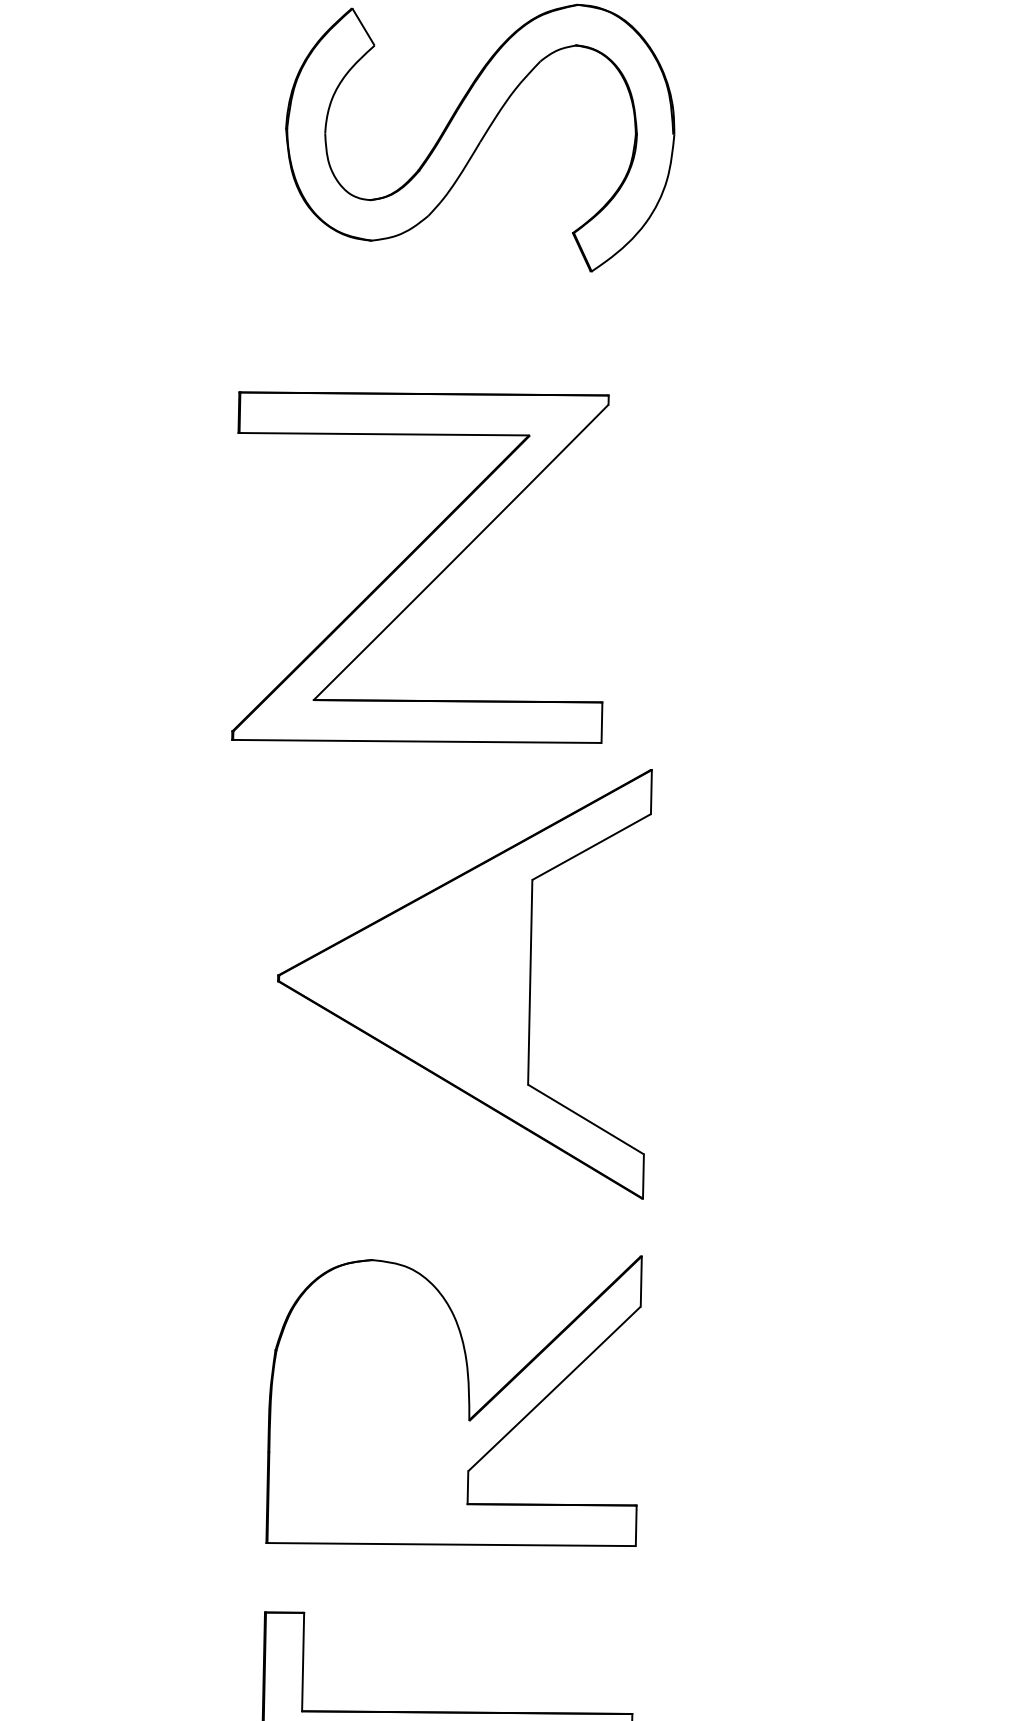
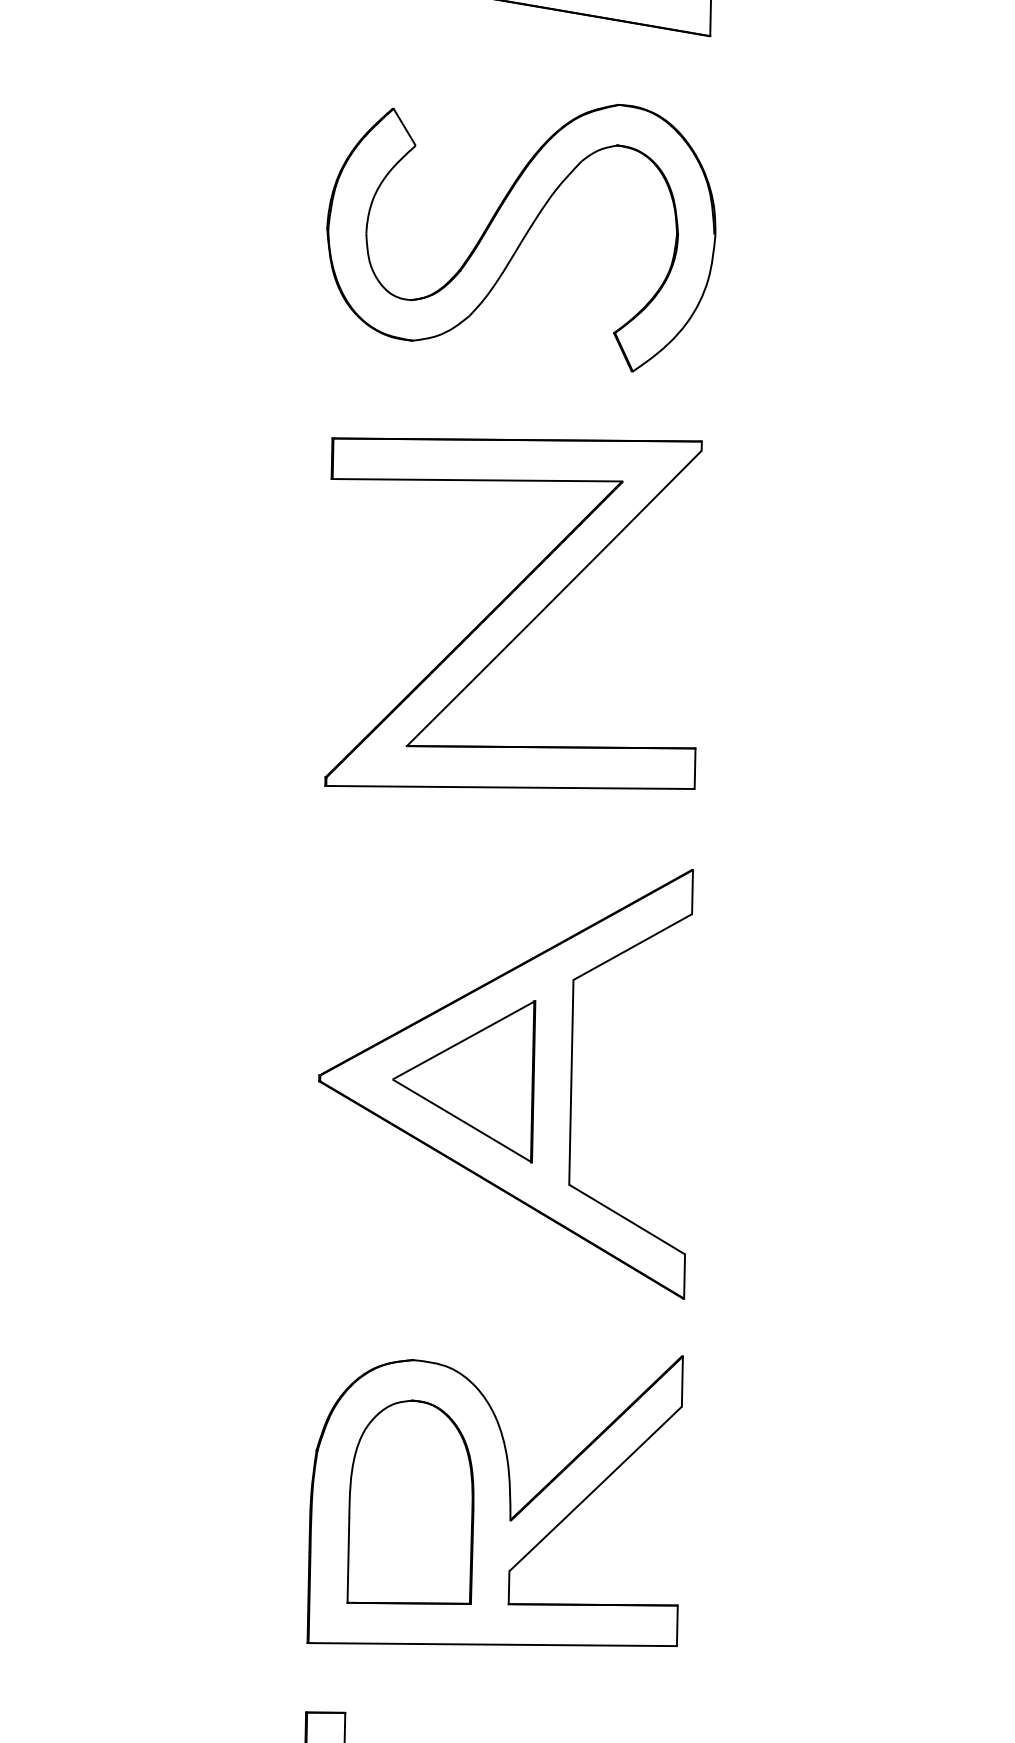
part: (420, 567) -> (513, 613), moved
part: (423, 981) -> (464, 1081), added
part: (369, 1401) -> (410, 1501), added

